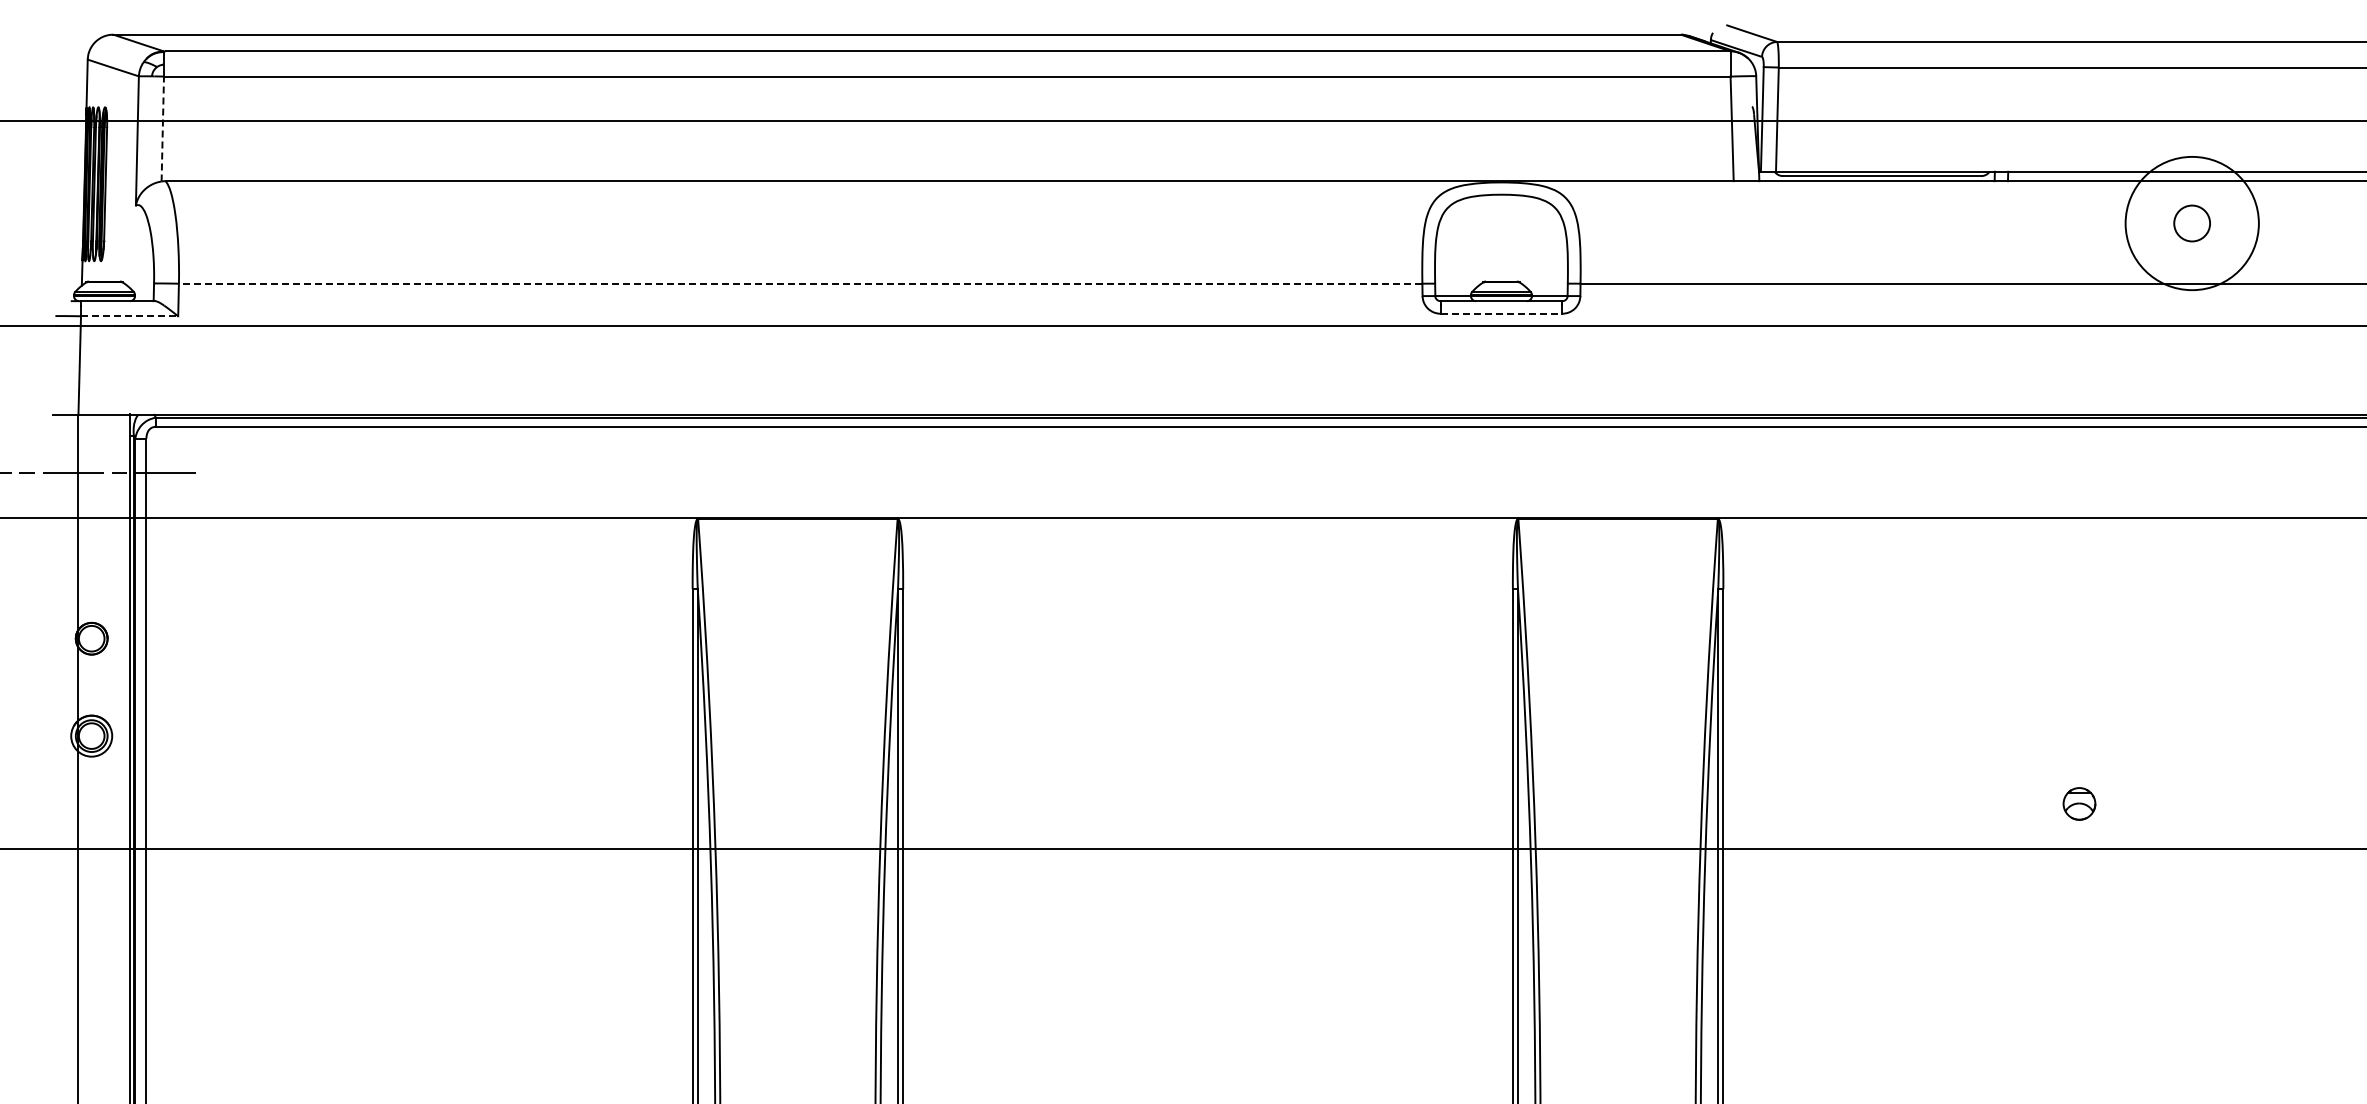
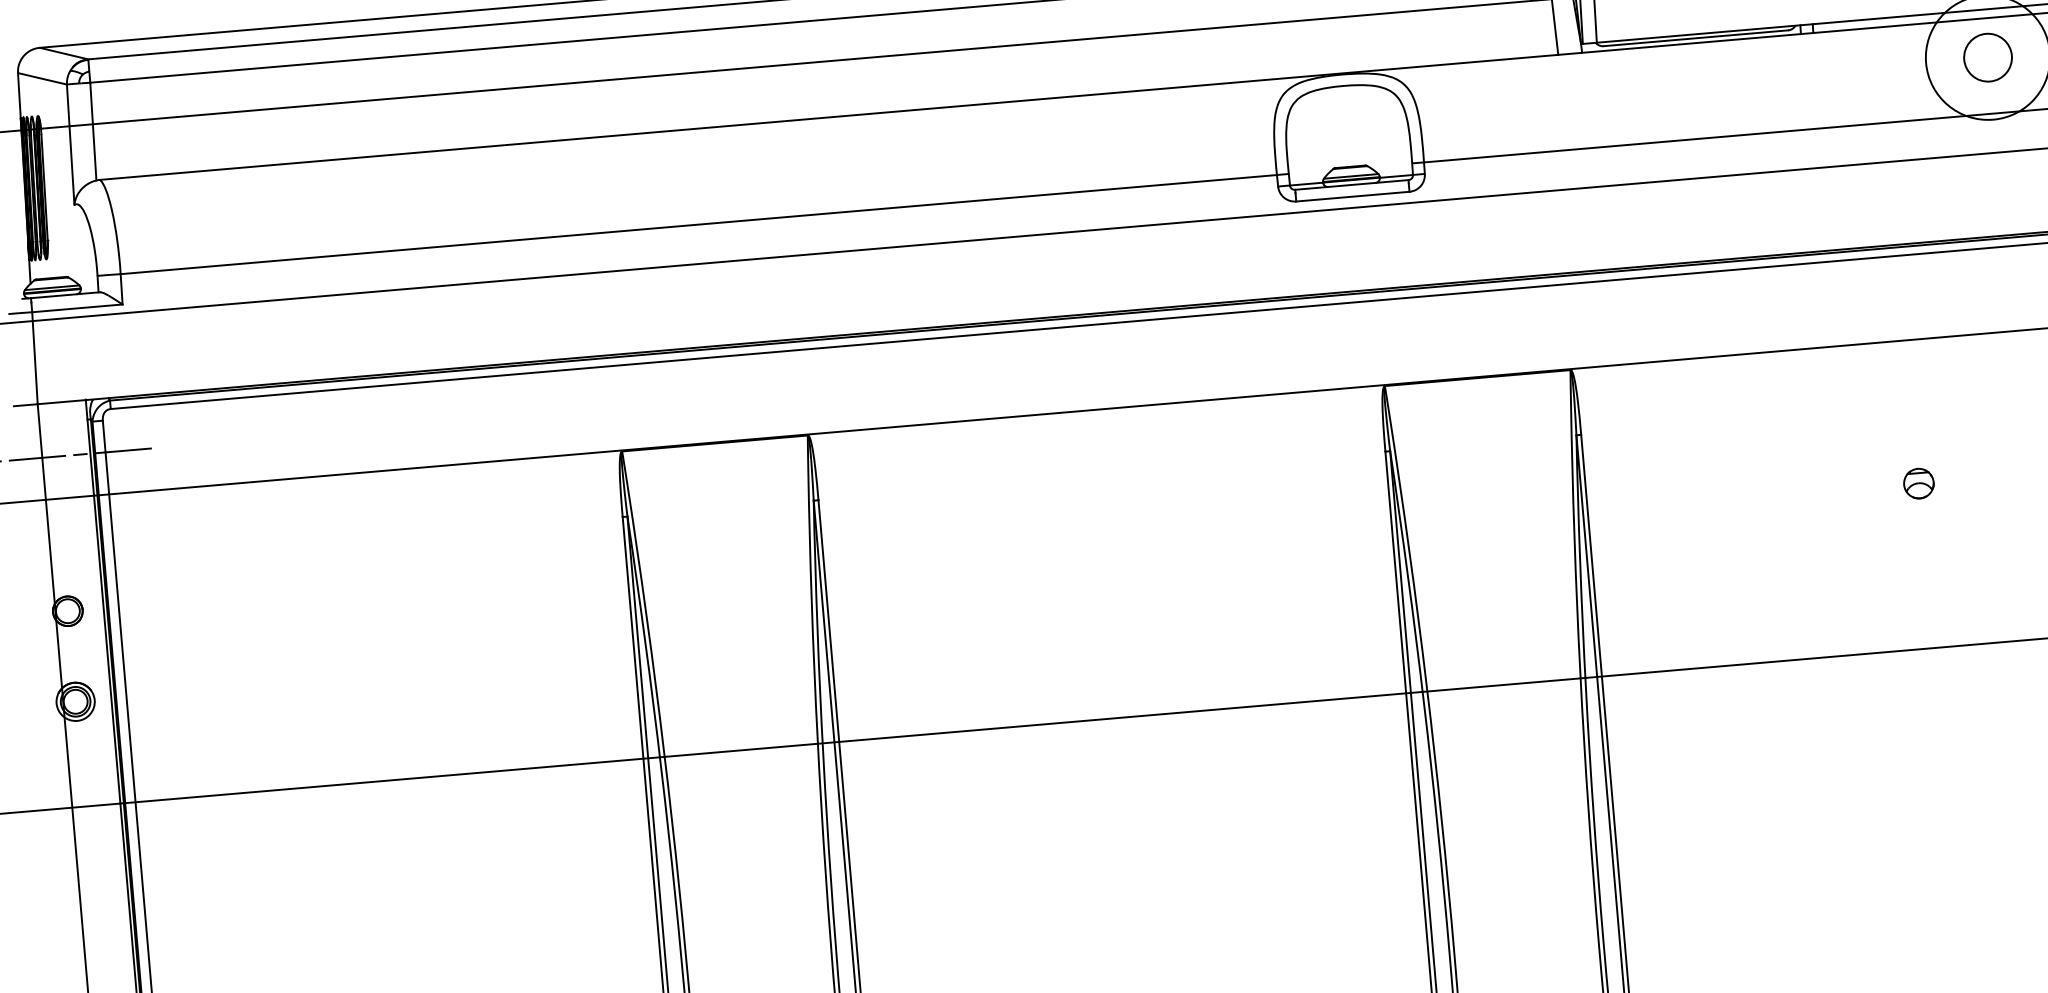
line: (162, 128) -> (93, 131), dashed -> solid
circle: (2191, 223) -> (1987, 57), size x1.43
line: (800, 283) -> (698, 224), dashed -> solid
line: (1501, 313) -> (1352, 196), dashed -> solid
line: (129, 316) -> (77, 308), dashed -> solid
part: (2079, 803) -> (1918, 483), moved

